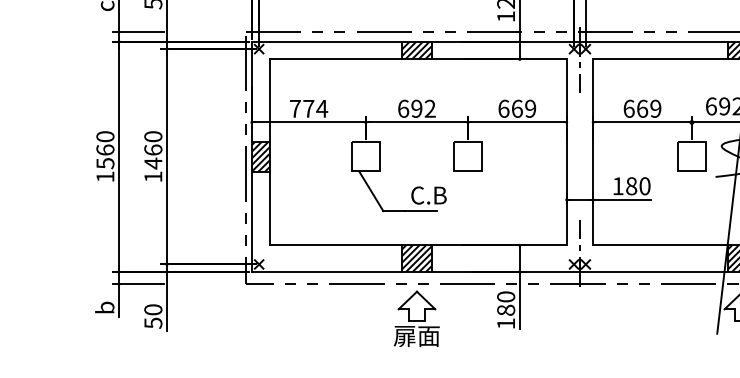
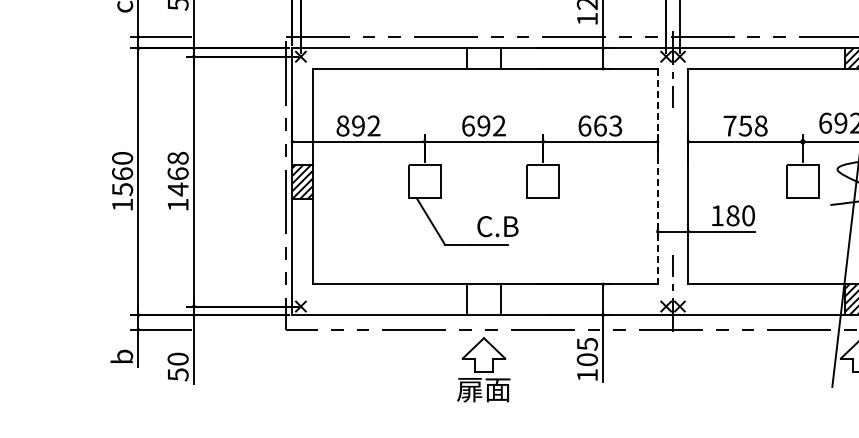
hatch: (416, 50) -> (483, 58), removed
text: (308, 108) -> (358, 125), 774 -> 892
text: (530, 108) -> (615, 125), 669 -> 663
text: (642, 108) -> (745, 125), 669 -> 758
text: (153, 135) -> (178, 157), 1460 -> 1468
line: (566, 152) -> (657, 176), solid -> dashed
hatch: (416, 258) -> (483, 299), removed
text: (505, 303) -> (586, 351), 180 -> 105

